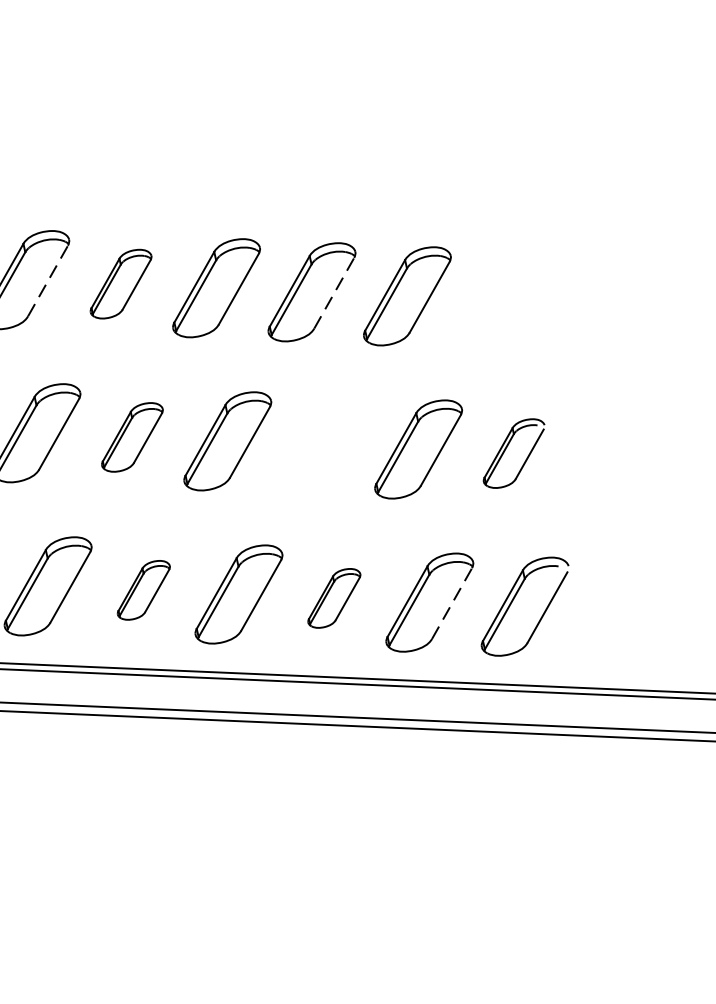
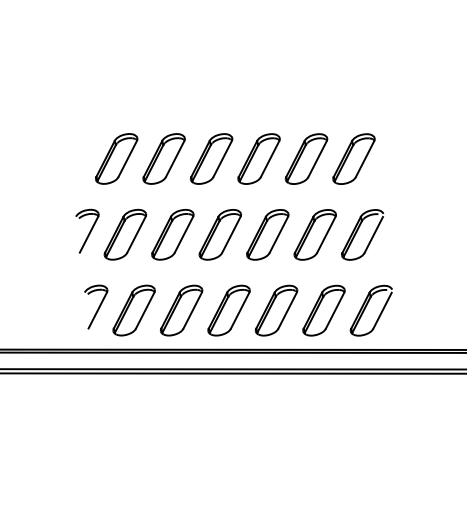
line: (47, 280) -> (127, 158), dashed -> solid
part: (119, 283) -> (163, 158), size x1.43
line: (335, 292) -> (270, 158), dashed -> solid
part: (501, 299) -> (353, 158), added
part: (131, 436) -> (172, 234), size x1.43
part: (322, 444) -> (267, 234), added
part: (513, 452) -> (362, 234), size x1.43
part: (143, 590) -> (181, 310), size x1.67
part: (334, 598) -> (276, 310), size x1.67
line: (452, 603) -> (335, 310), dashed -> solid

